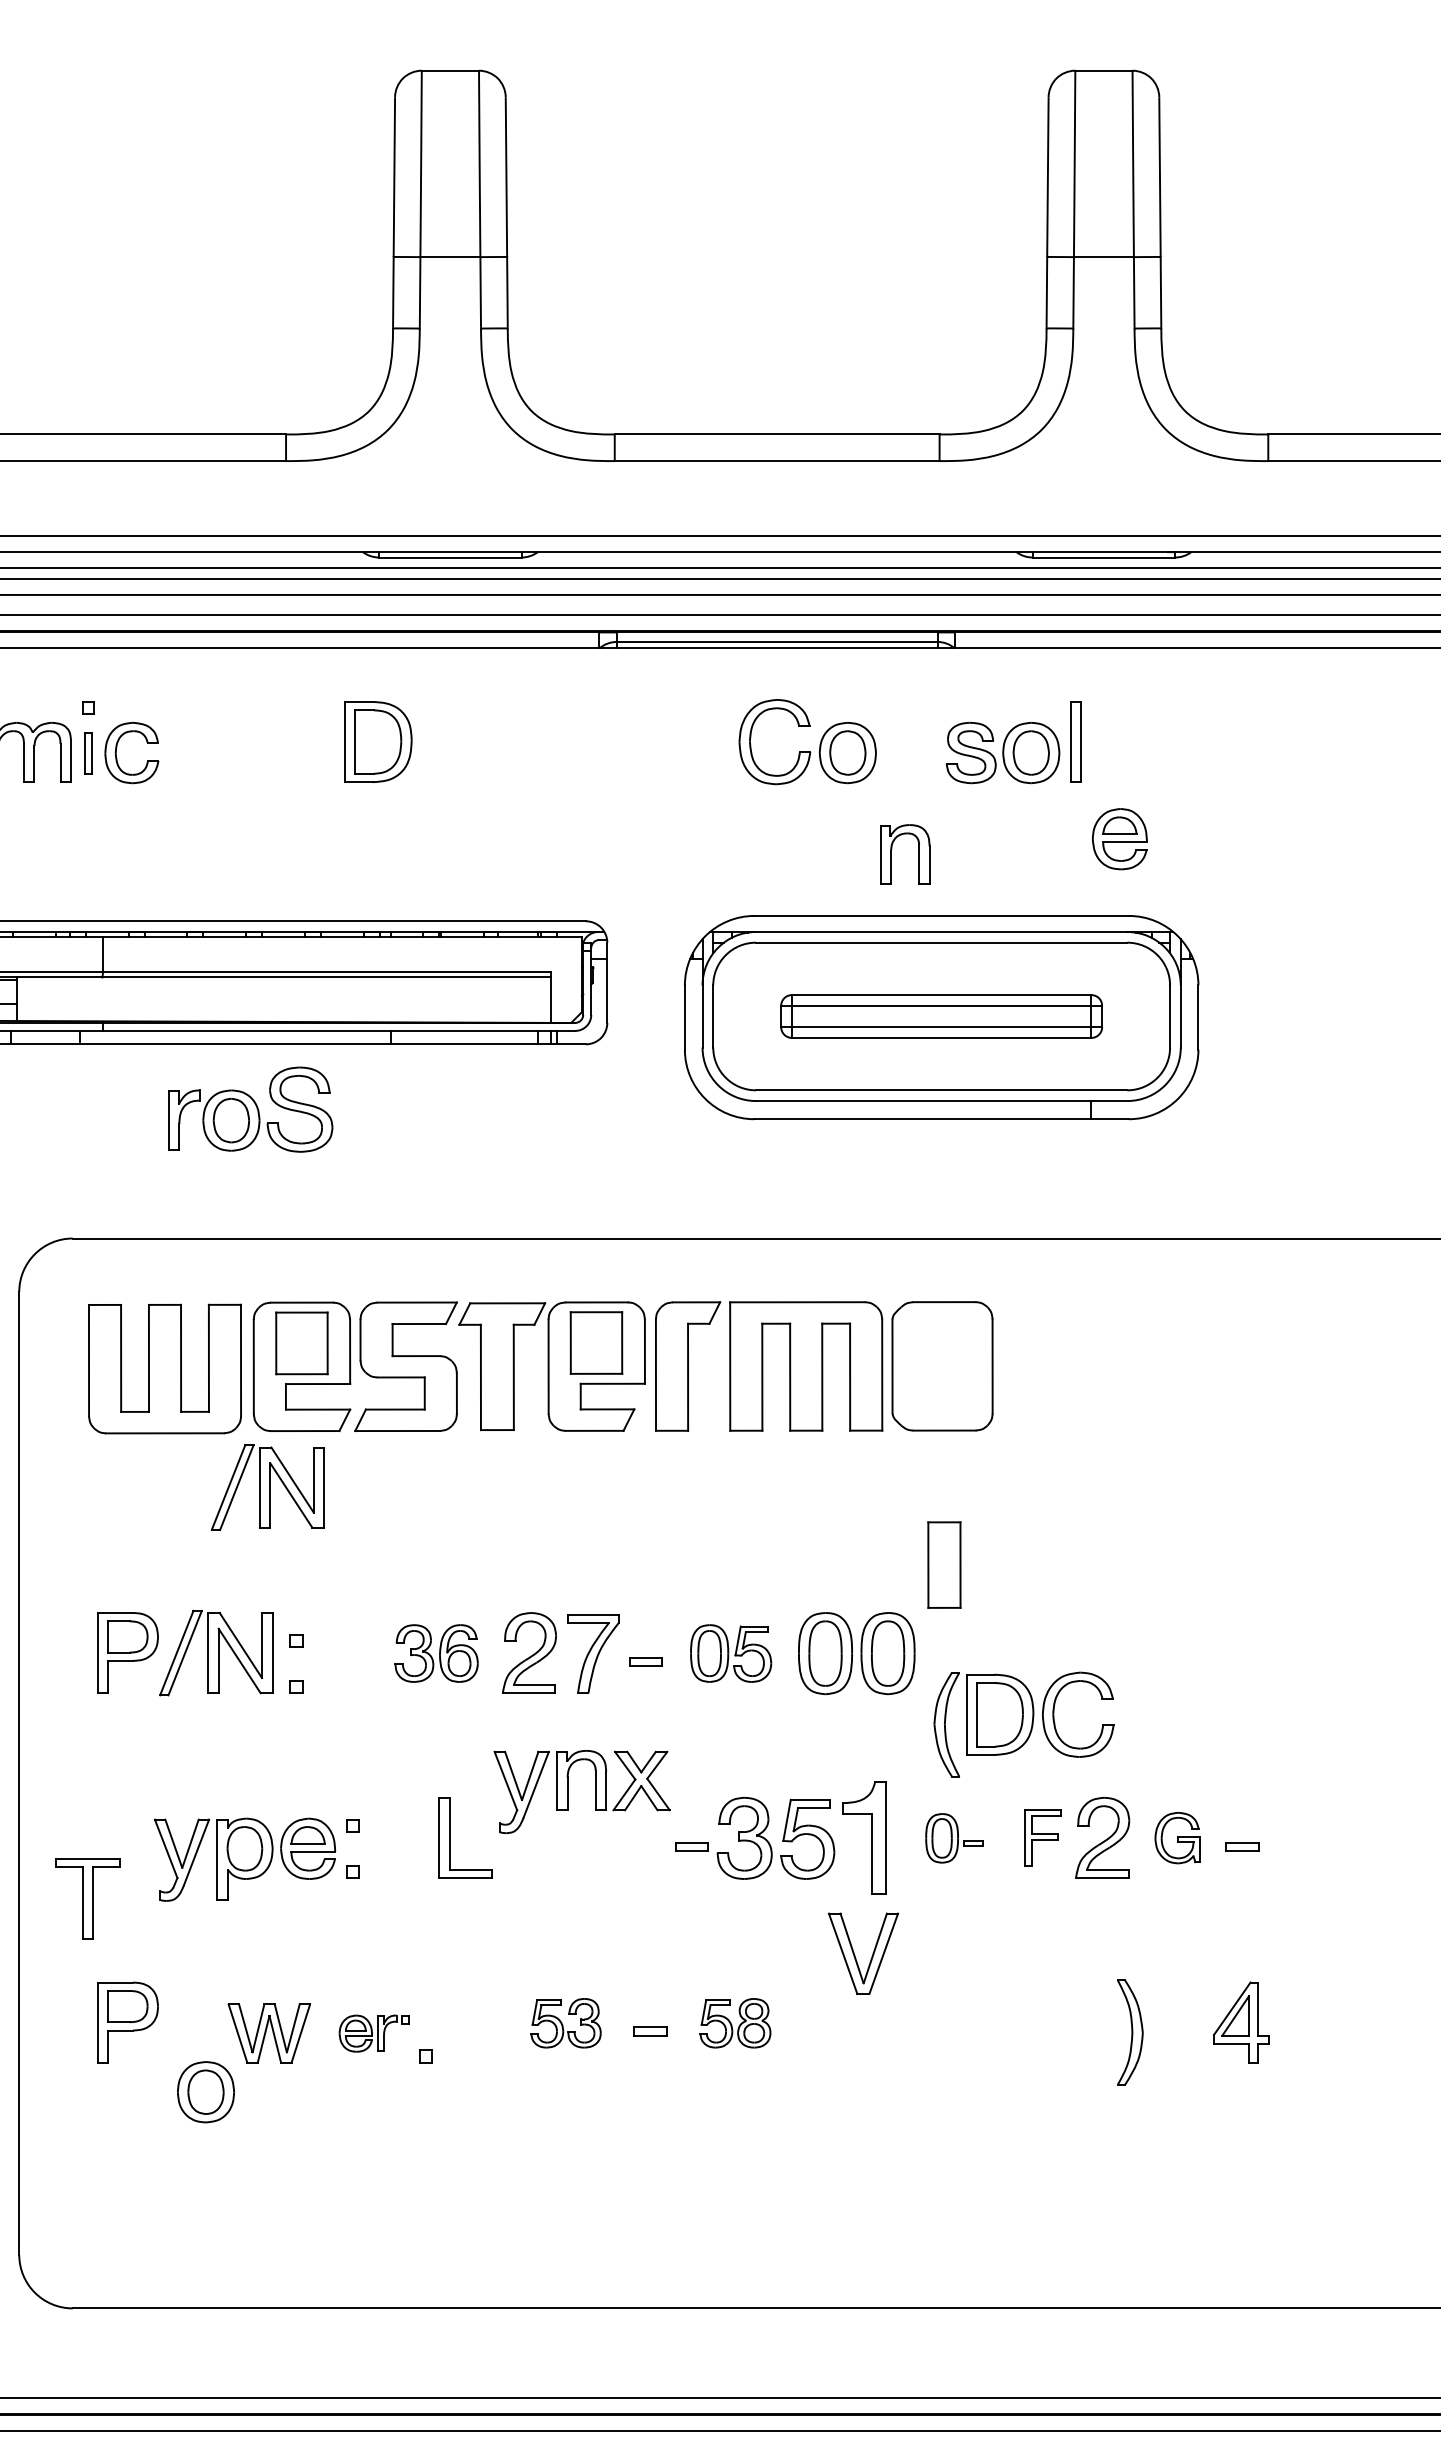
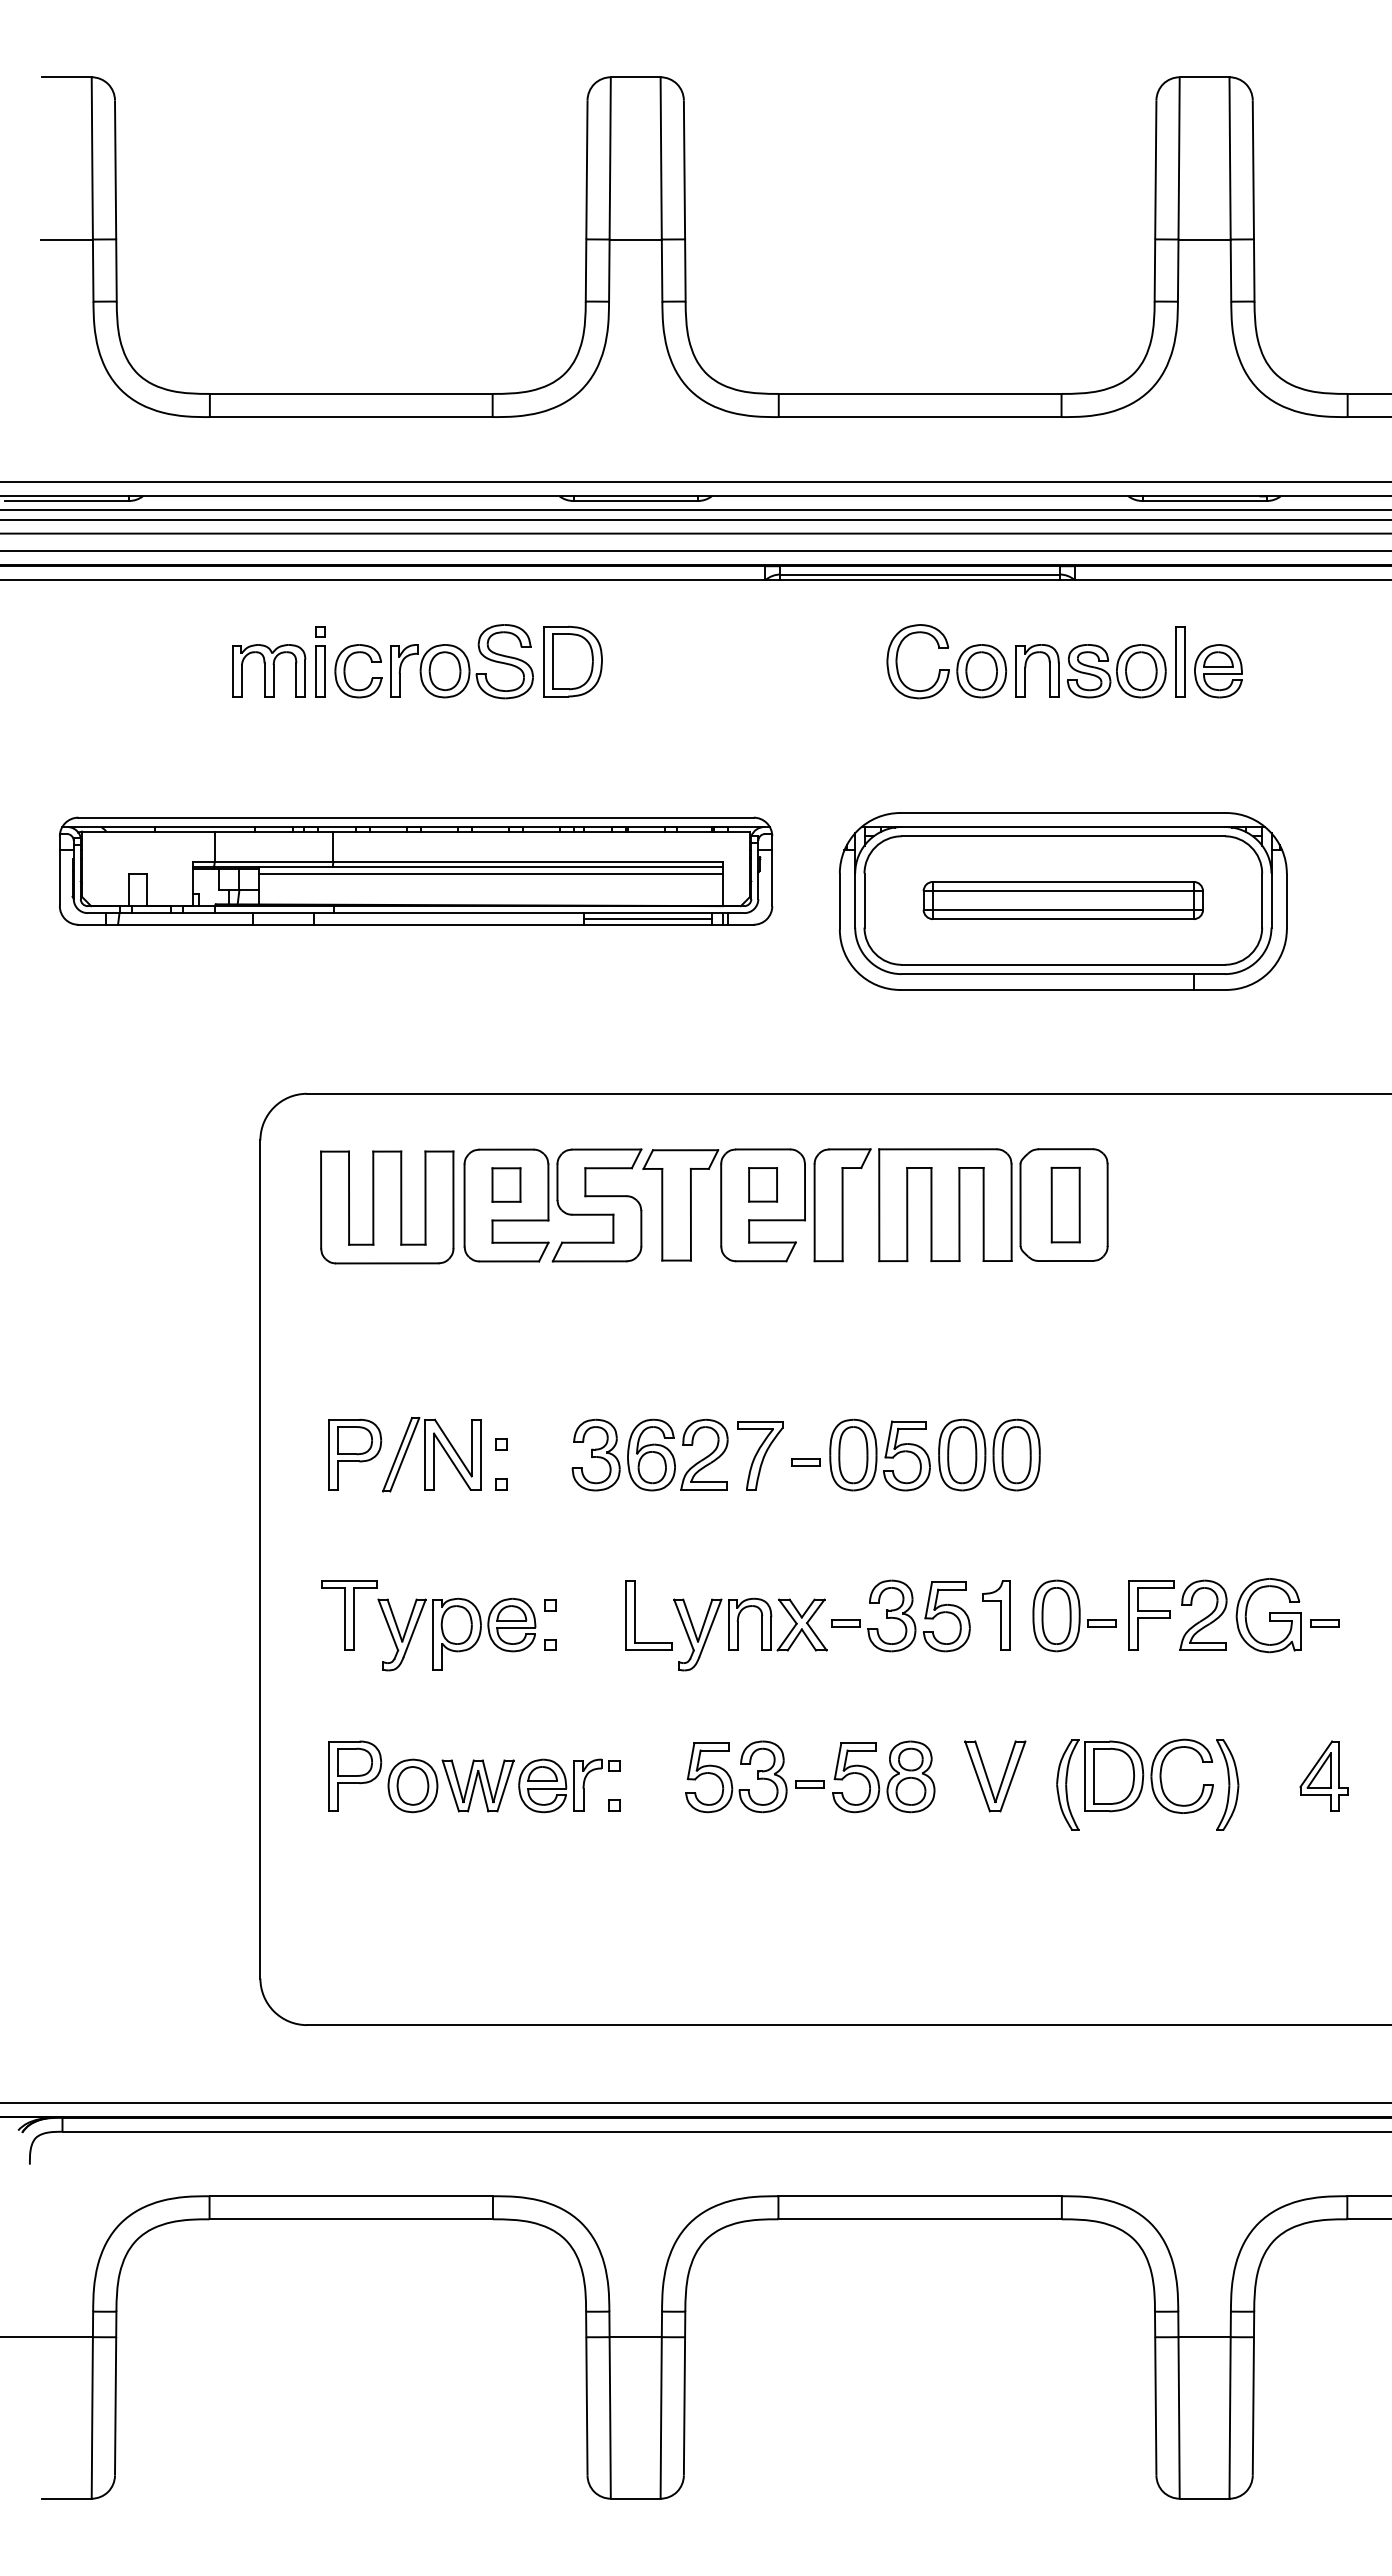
part: (88, 753) -> (320, 671), size x1.43
part: (1119, 839) -> (1218, 671), moved
part: (892, 851) -> (1026, 667), moved
line: (283, 985) -> (490, 873), added
line: (463, 1038) -> (647, 919), added
part: (250, 1109) -> (461, 661), moved
part: (301, 1342) -> (506, 1184), size x0.62
part: (597, 1342) -> (763, 1184), size x0.62
part: (267, 1487) -> (476, 1310), removed
part: (944, 1564) -> (1065, 1204), moved
part: (436, 1652) -> (623, 1454), size x1.43
part: (730, 1652) -> (879, 1454), size x1.43
part: (1023, 1724) -> (1134, 1784), moved
part: (594, 1791) -> (761, 1634), moved
part: (864, 1837) -> (996, 1615), size x0.71
part: (954, 1837) -> (1074, 1615), size x1.67
part: (1042, 1837) -> (1151, 1615), size x1.43
part: (1177, 1837) -> (1268, 1615), size x1.67
part: (88, 1898) -> (349, 1615), moved
part: (855, 1955) -> (988, 1777), moved
part: (566, 2022) -> (736, 1776), size x1.67
part: (735, 2022) -> (883, 1776), size x1.67
part: (374, 2033) -> (569, 1785), size x1.67
part: (205, 2091) -> (412, 1785), moved

